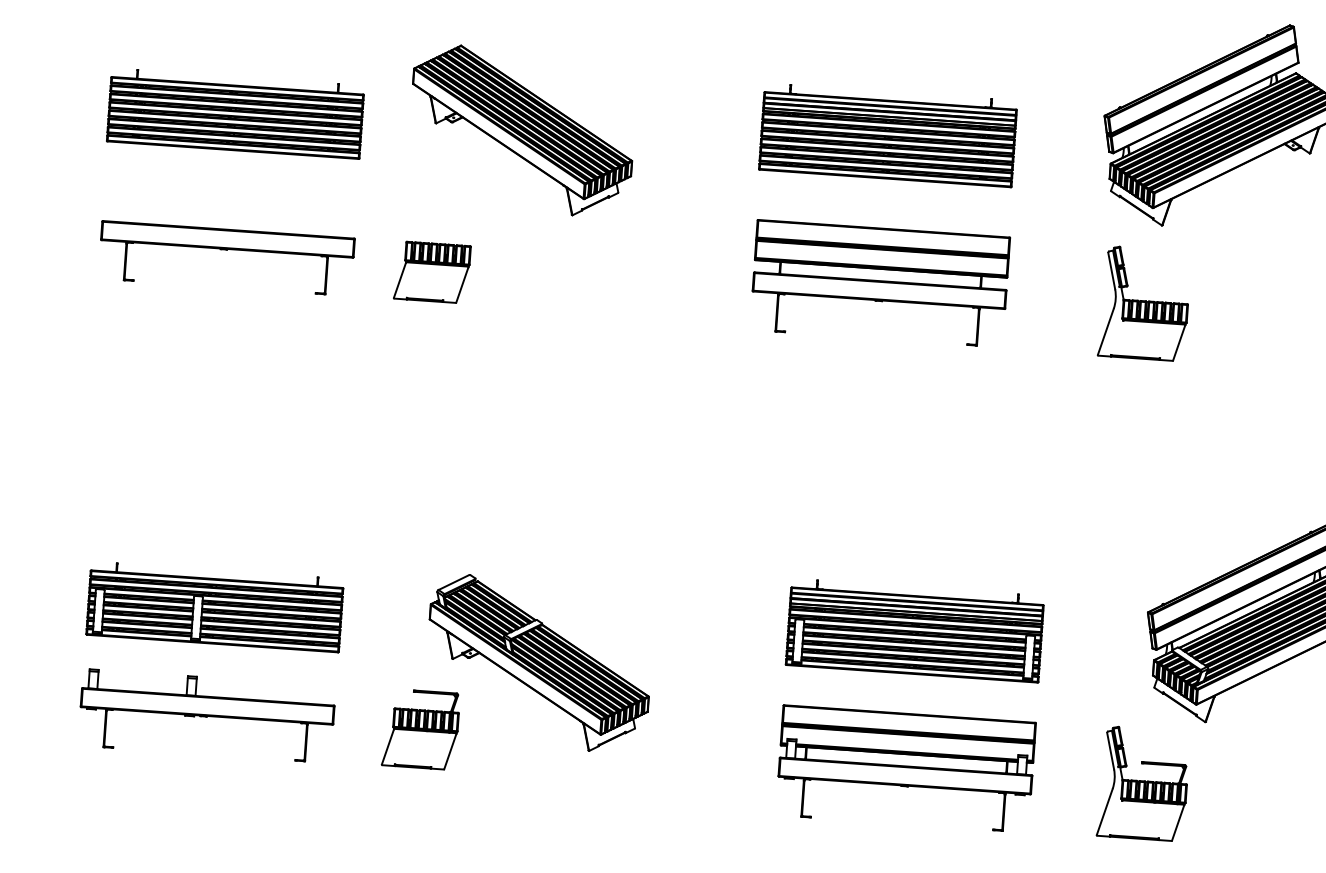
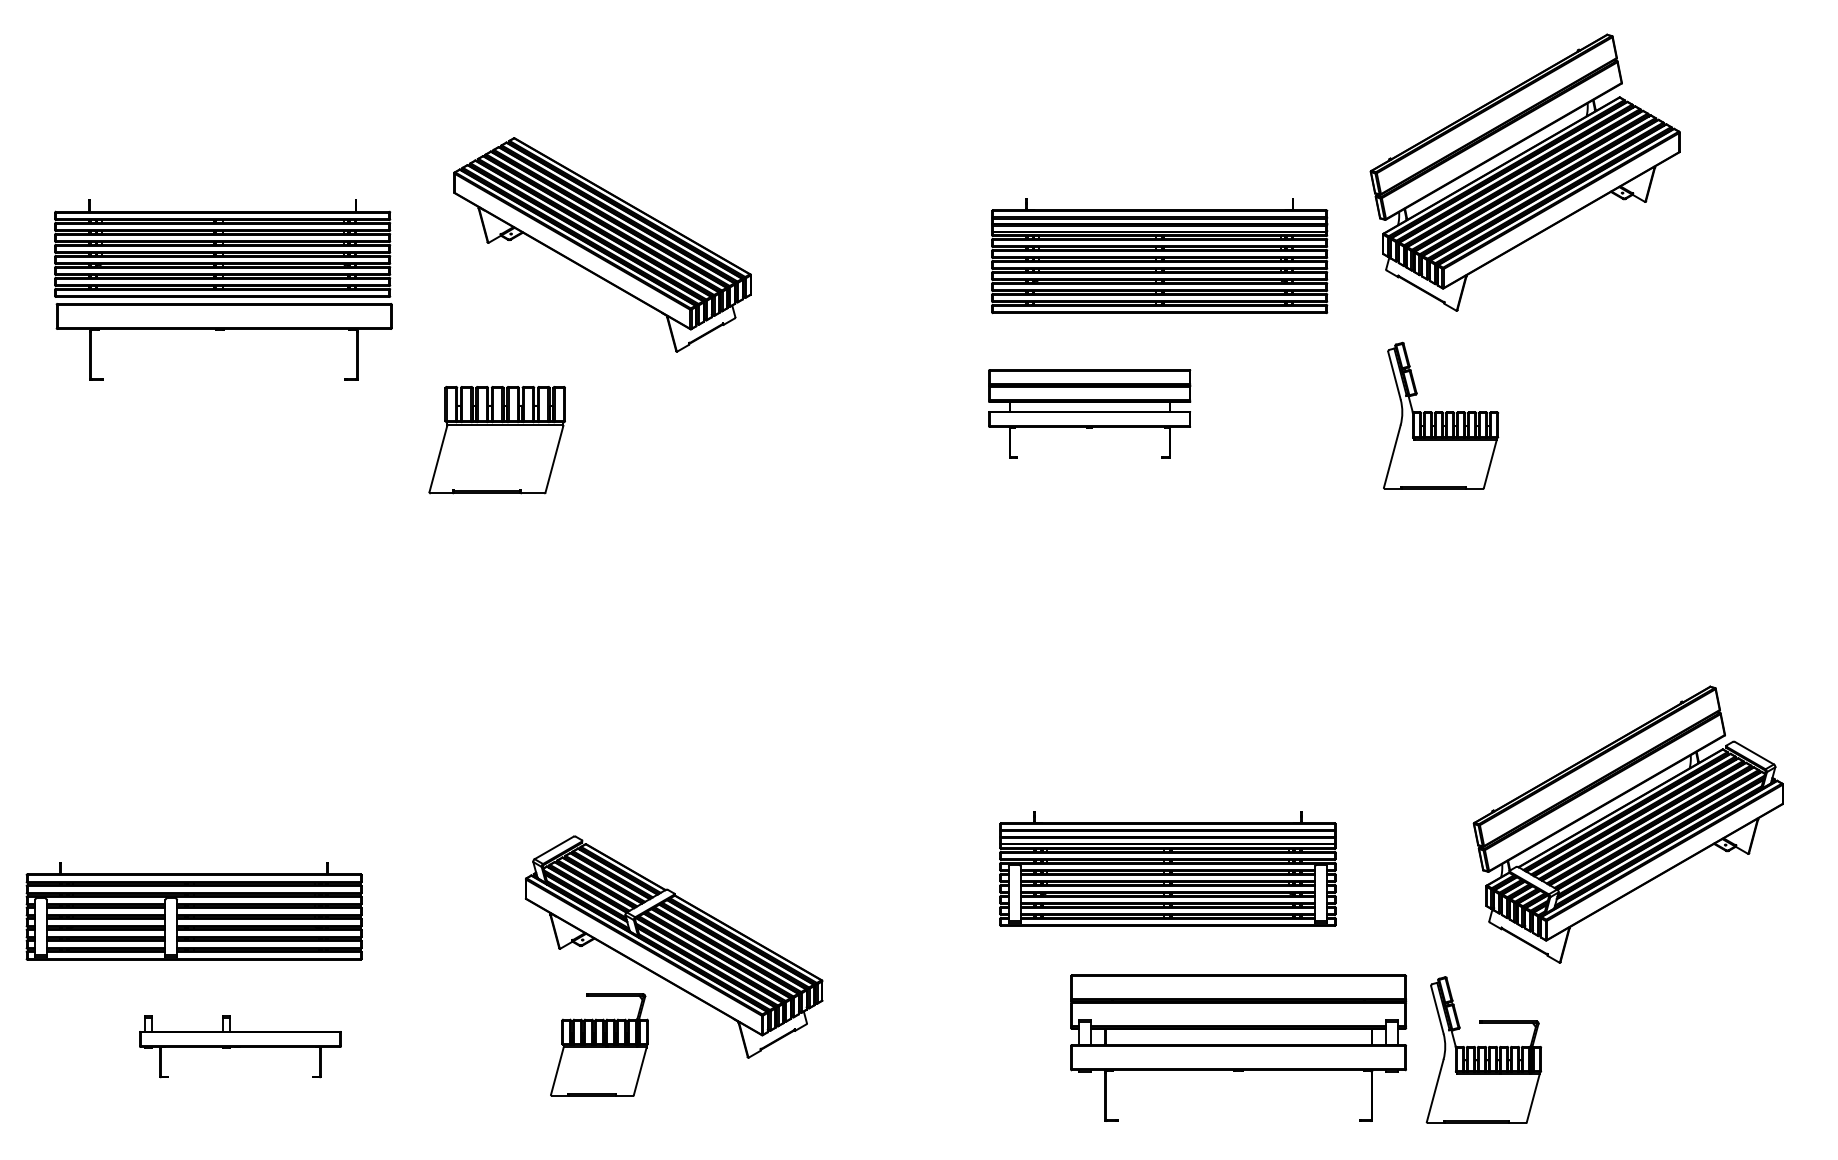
part: (888, 135) -> (1159, 256), moved
part: (226, 249) -> (223, 330), moved
part: (431, 272) -> (496, 440), size x1.4
part: (879, 283) -> (1089, 413), size x0.6
part: (214, 607) -> (193, 911), moved
part: (207, 715) -> (240, 1046), size x0.6
part: (421, 729) -> (599, 1044), moved
part: (905, 768) -> (1238, 1047), moved

